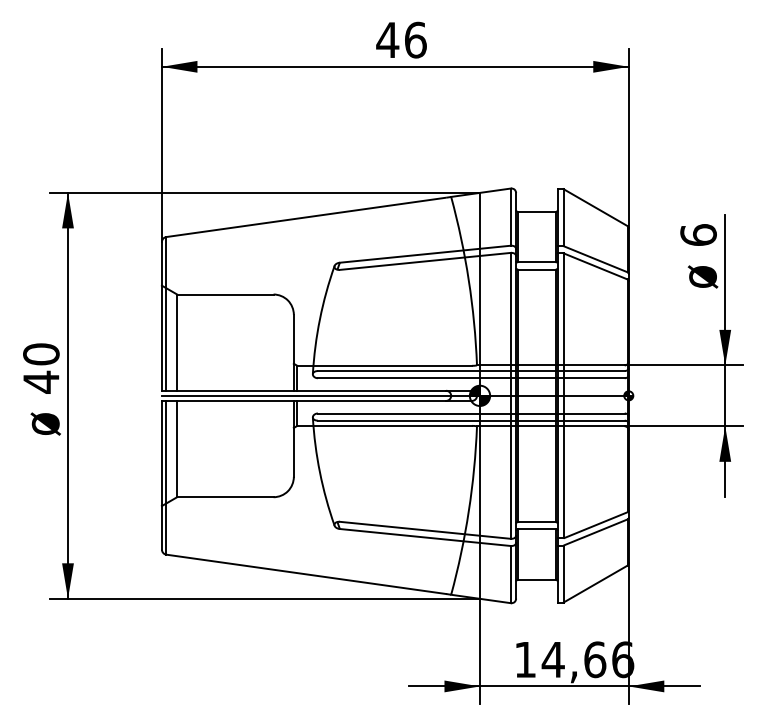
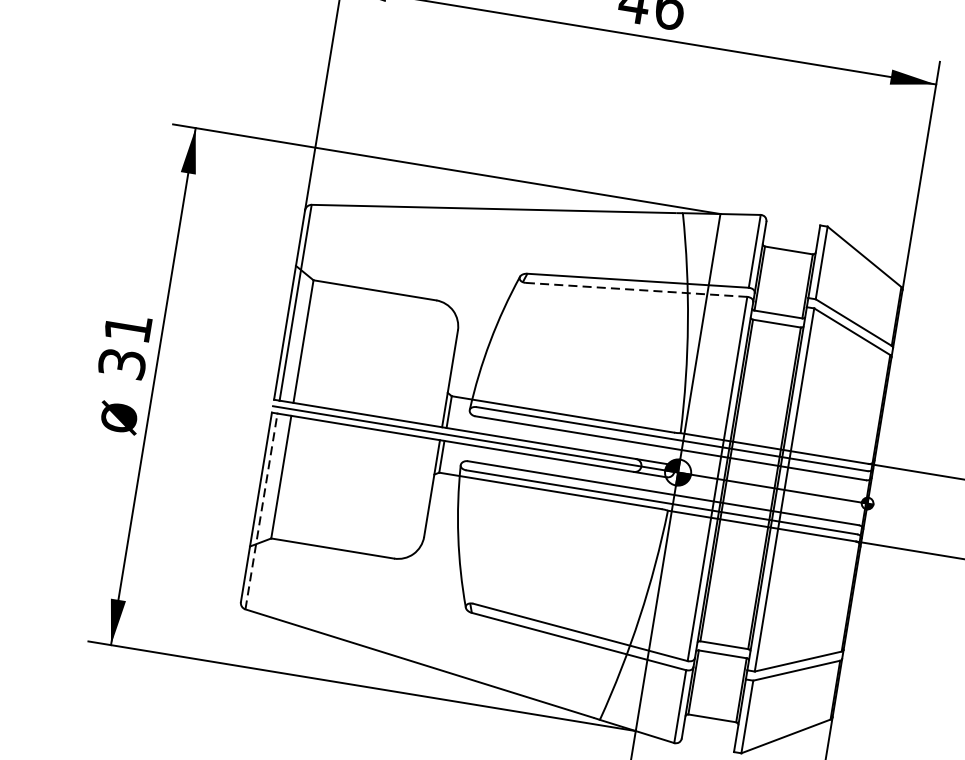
line: (425, 261) -> (636, 290), solid -> dashed
text: (41, 368) -> (125, 346), 40 -> 31
line: (166, 477) -> (261, 511), solid -> dashed

